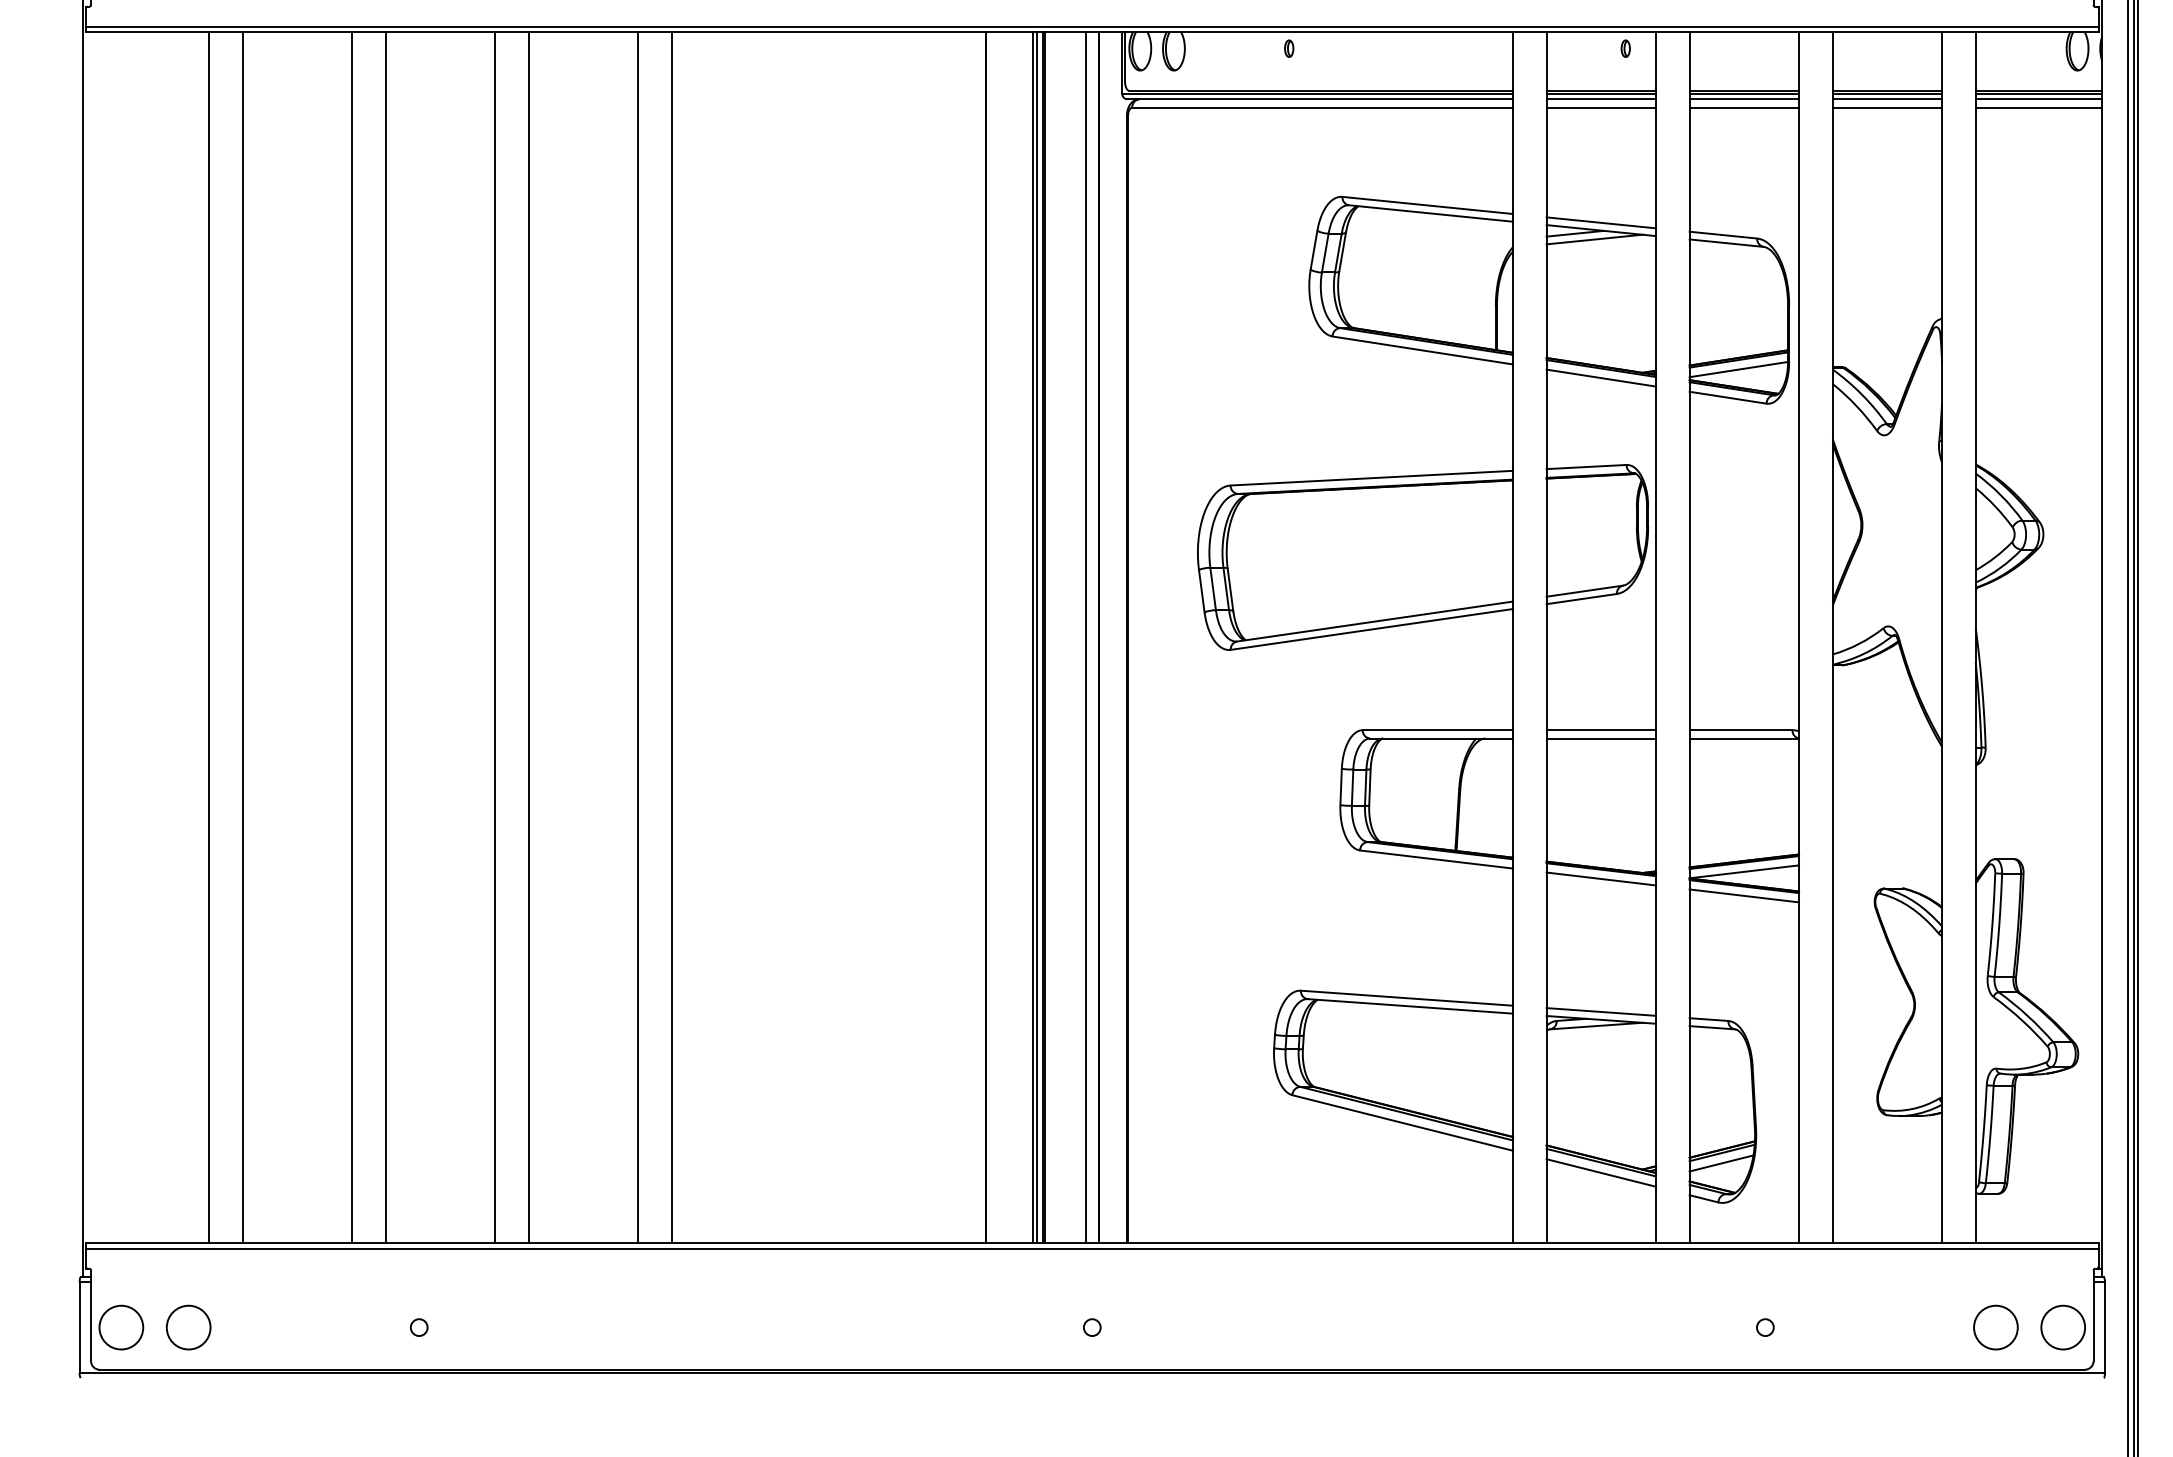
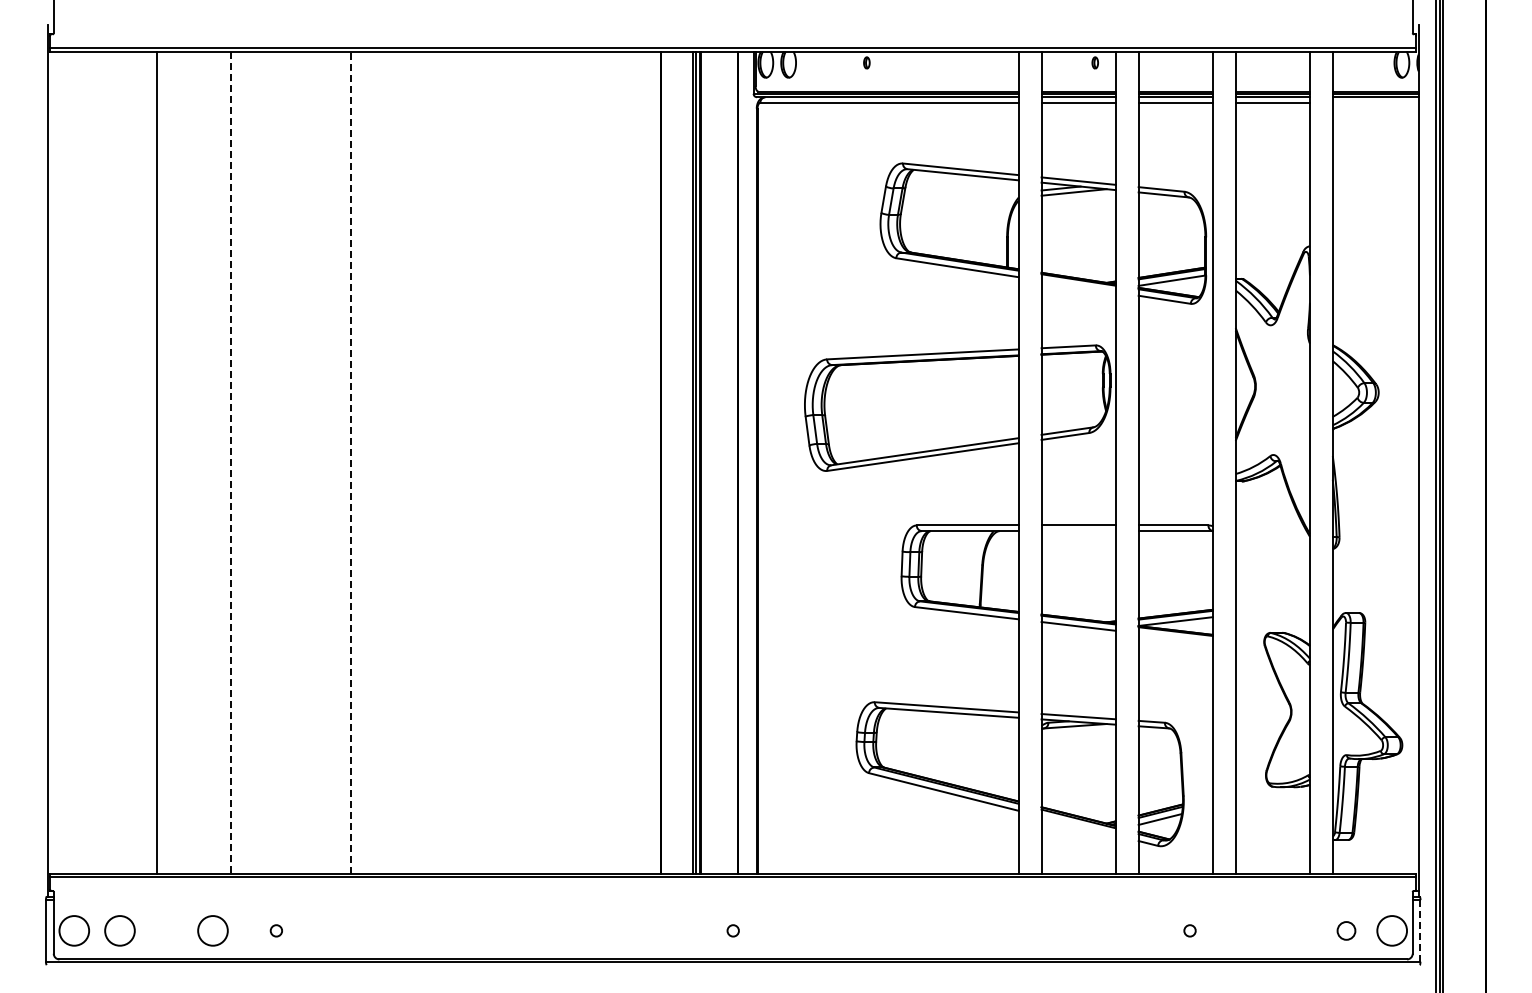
line: (2038, 106) -> (1375, 102), removed
line: (1601, 378) -> (1078, 286), removed
line: (208, 637) -> (133, 462), removed
line: (385, 637) -> (253, 462), removed
line: (494, 637) -> (327, 462), removed
line: (528, 637) -> (350, 462), solid -> dashed
line: (637, 637) -> (424, 462), removed
line: (671, 637) -> (447, 462), removed
line: (1085, 637) -> (728, 462), removed
line: (351, 638) -> (230, 463), solid -> dashed
line: (1601, 739) -> (1078, 531), removed
line: (1743, 895) -> (1175, 637), removed
line: (1601, 1172) -> (1078, 825), removed
circle: (324, 1327) -> (212, 930), added
circle: (1995, 1327) -> (1346, 930), size x0.6
line: (2104, 1327) -> (1420, 930), solid -> dashed

